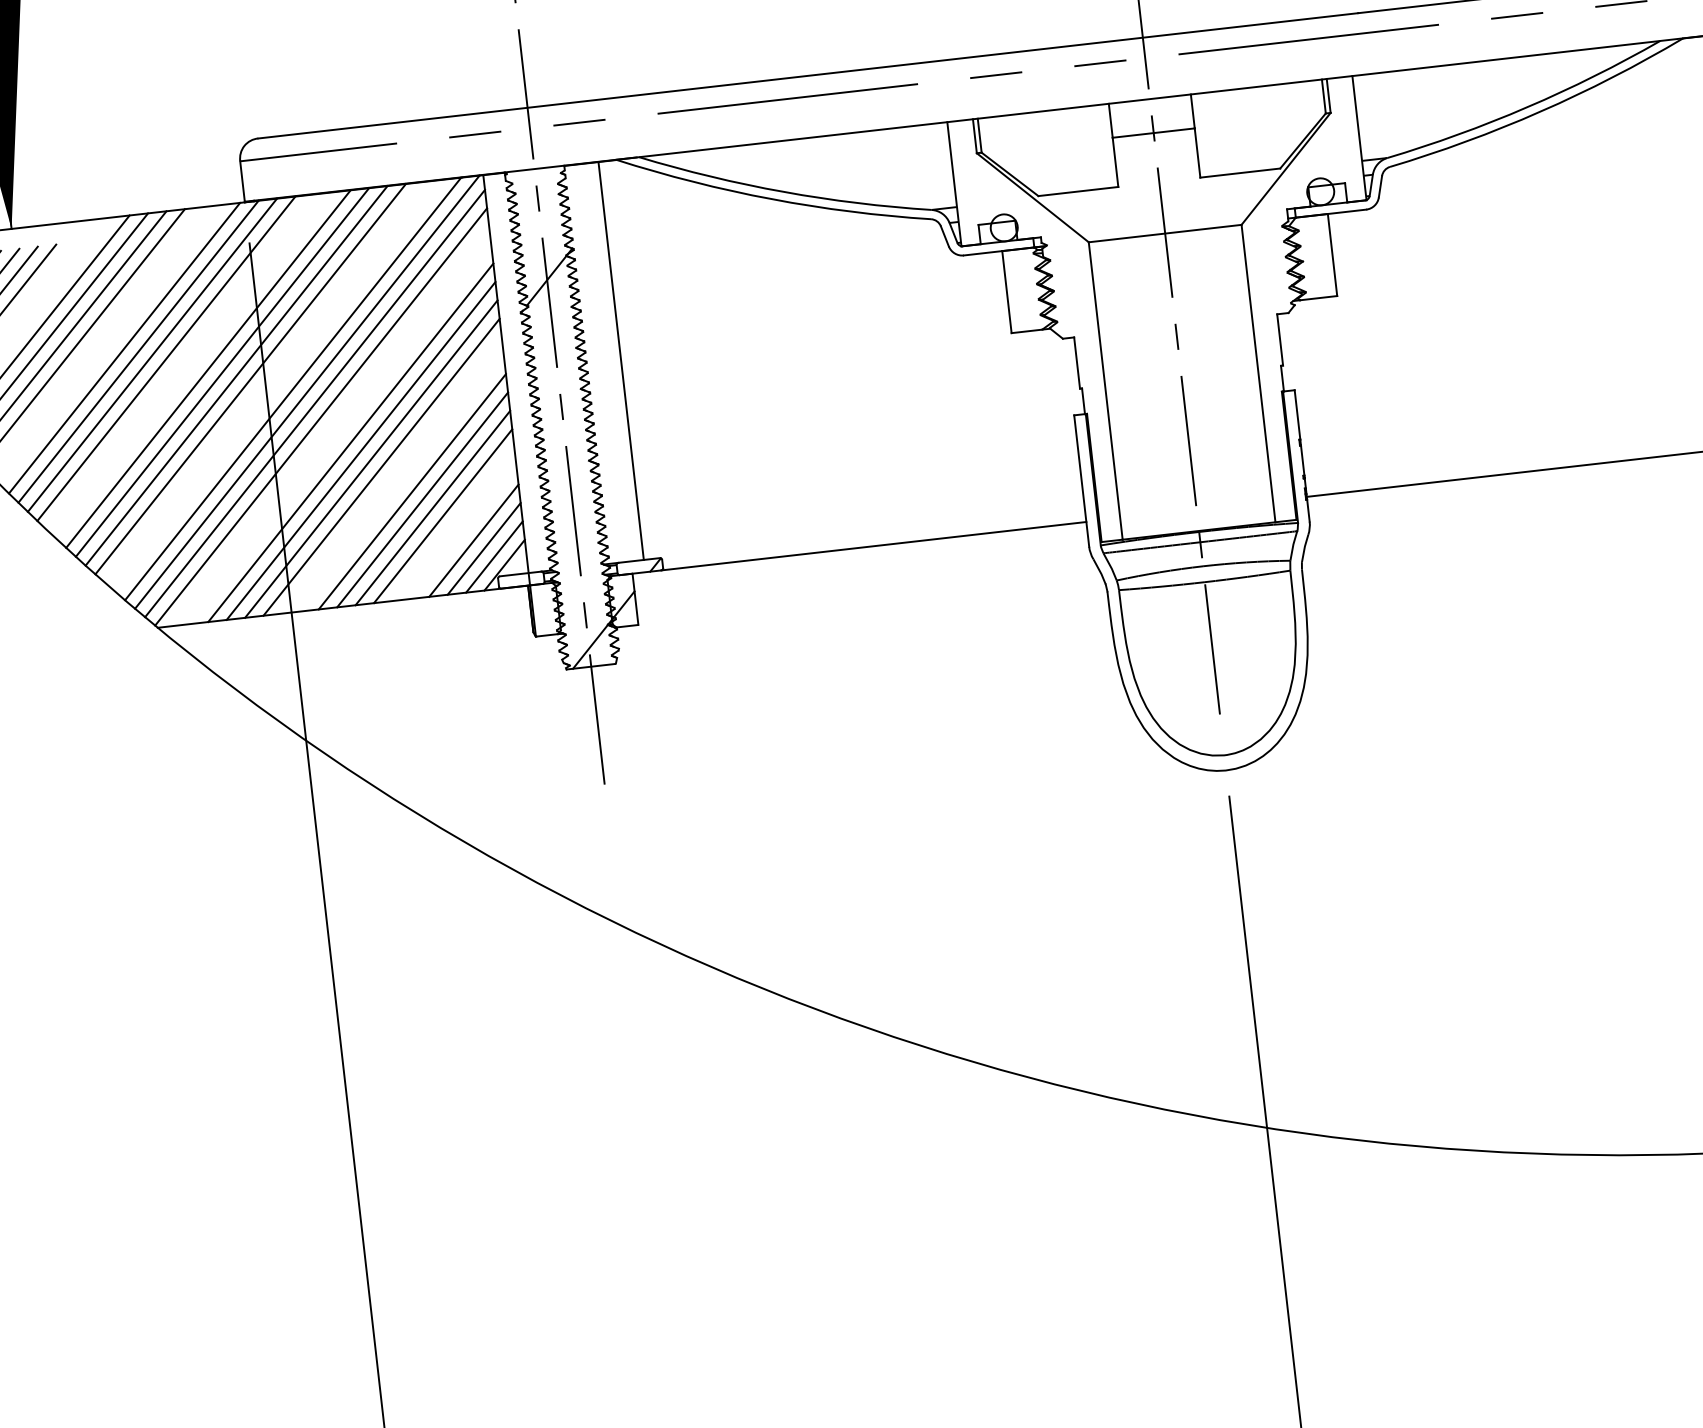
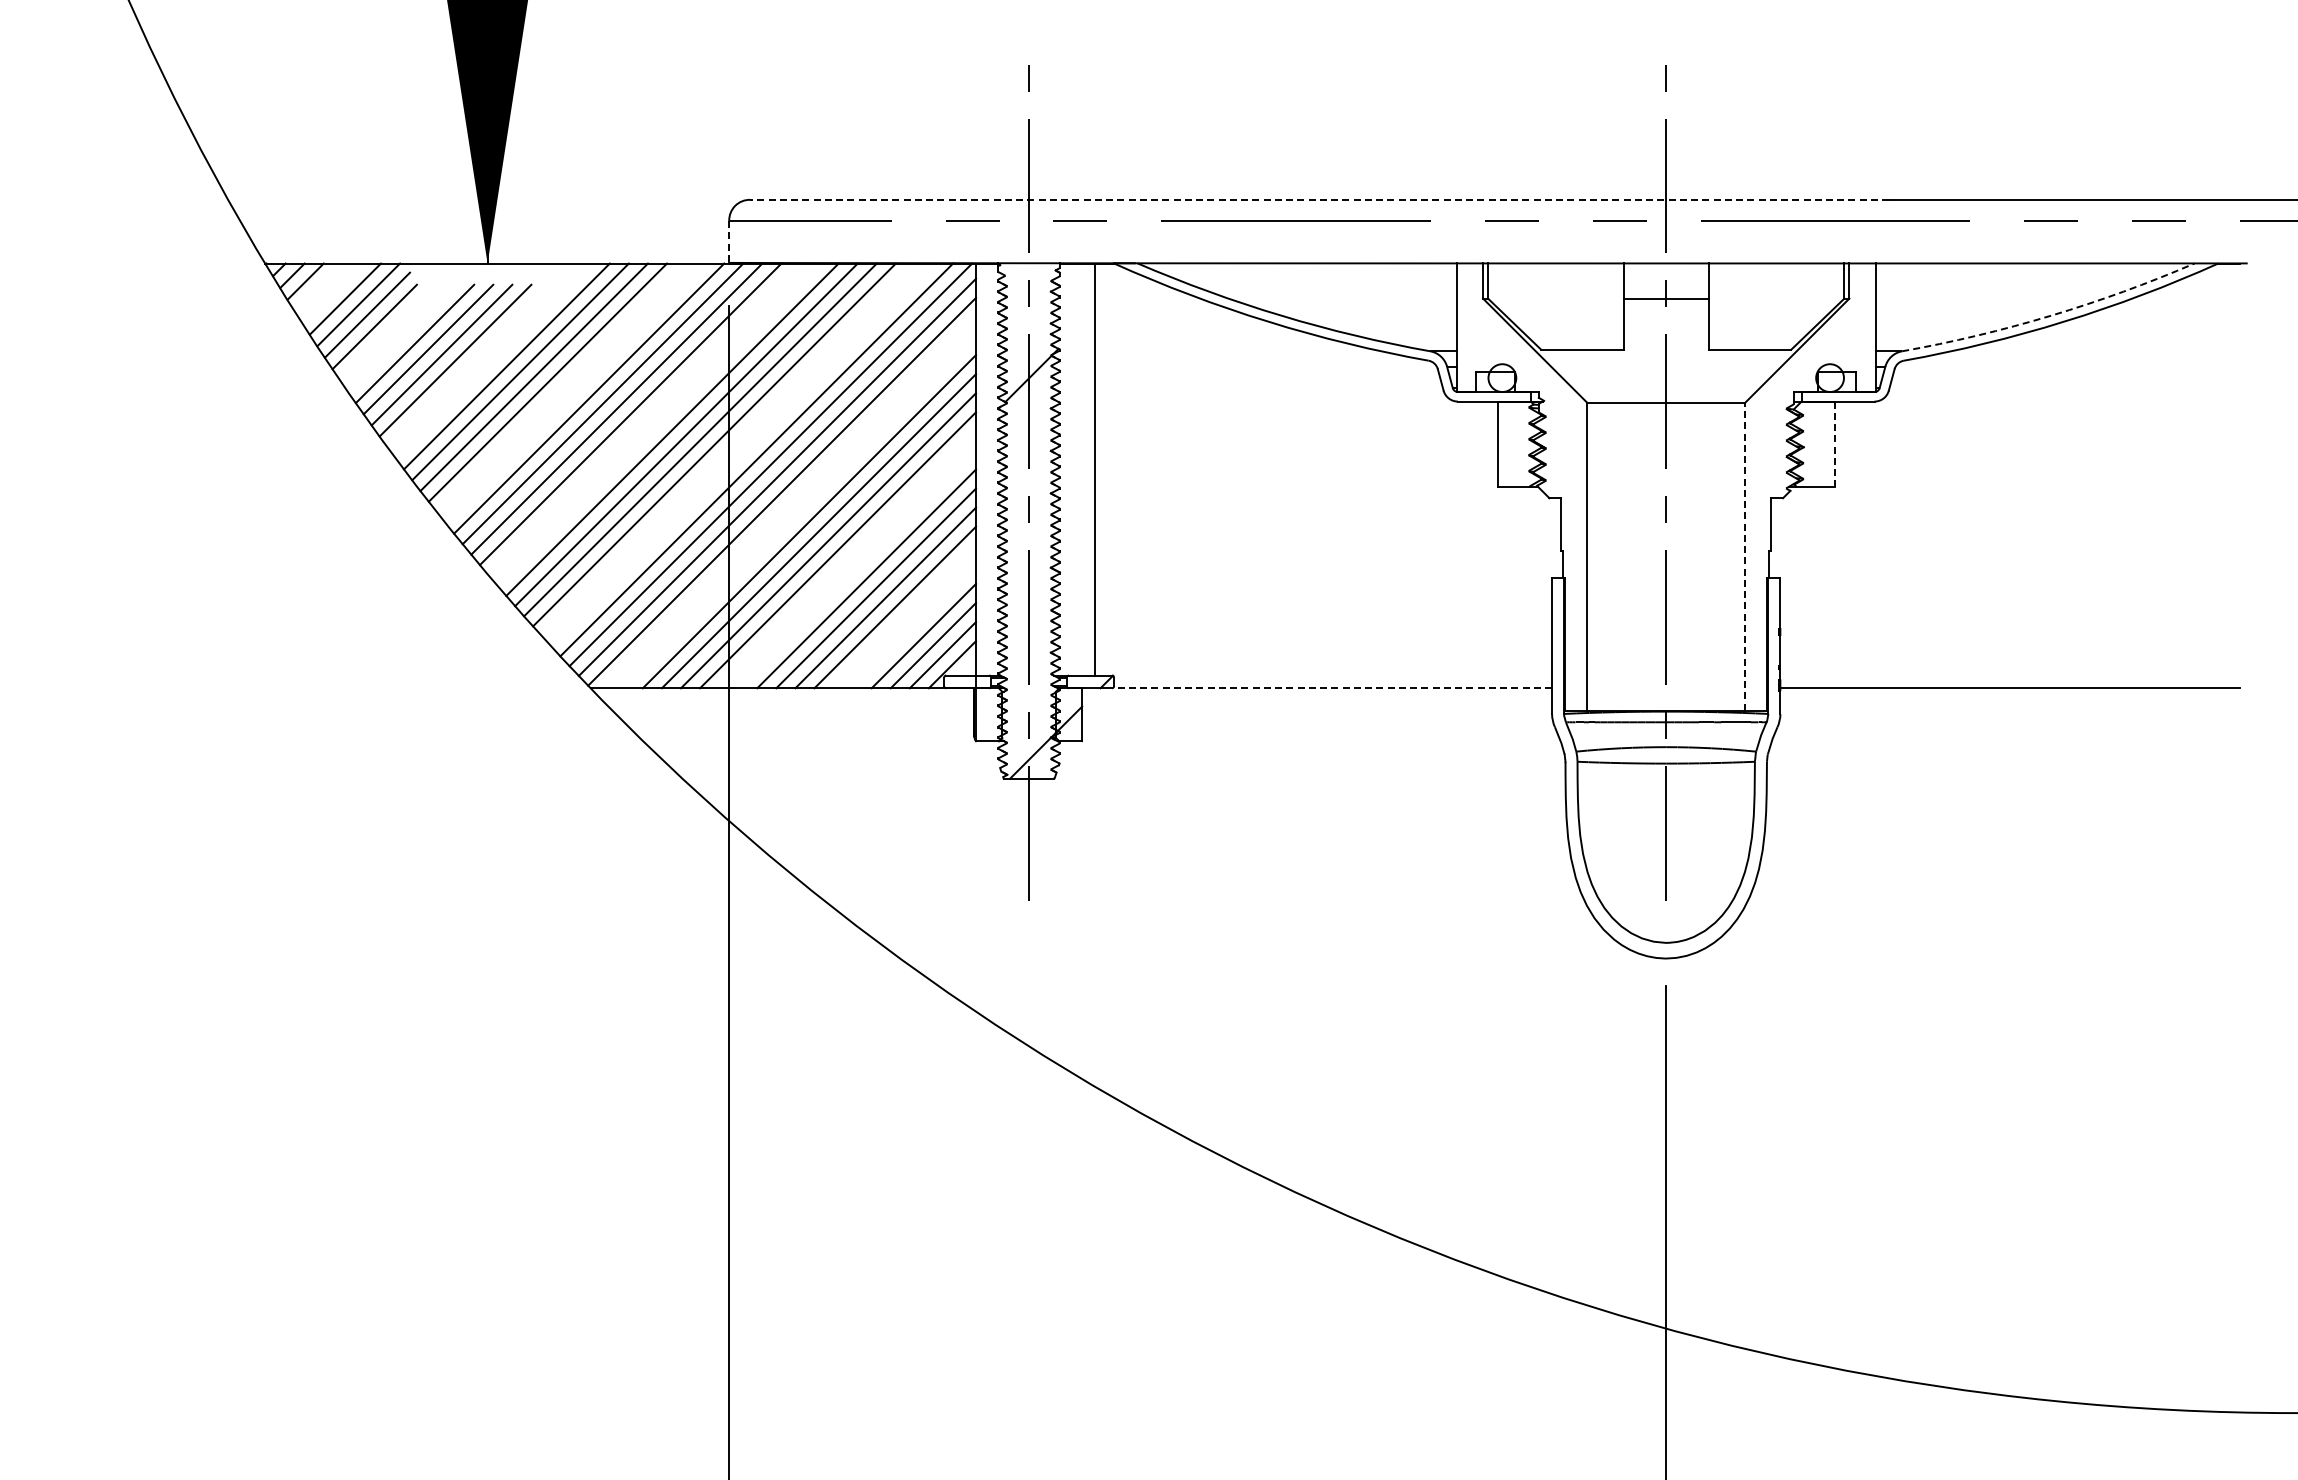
line: (807, 75) -> (1319, 199), solid -> dashed
arc: (1526, 107) -> (2050, 315), solid -> dashed
line: (242, 181) -> (729, 241), solid -> dashed
line: (1332, 255) -> (1834, 444), solid -> dashed
line: (1258, 373) -> (1745, 556), solid -> dashed
line: (873, 546) -> (1331, 688), solid -> dashed

